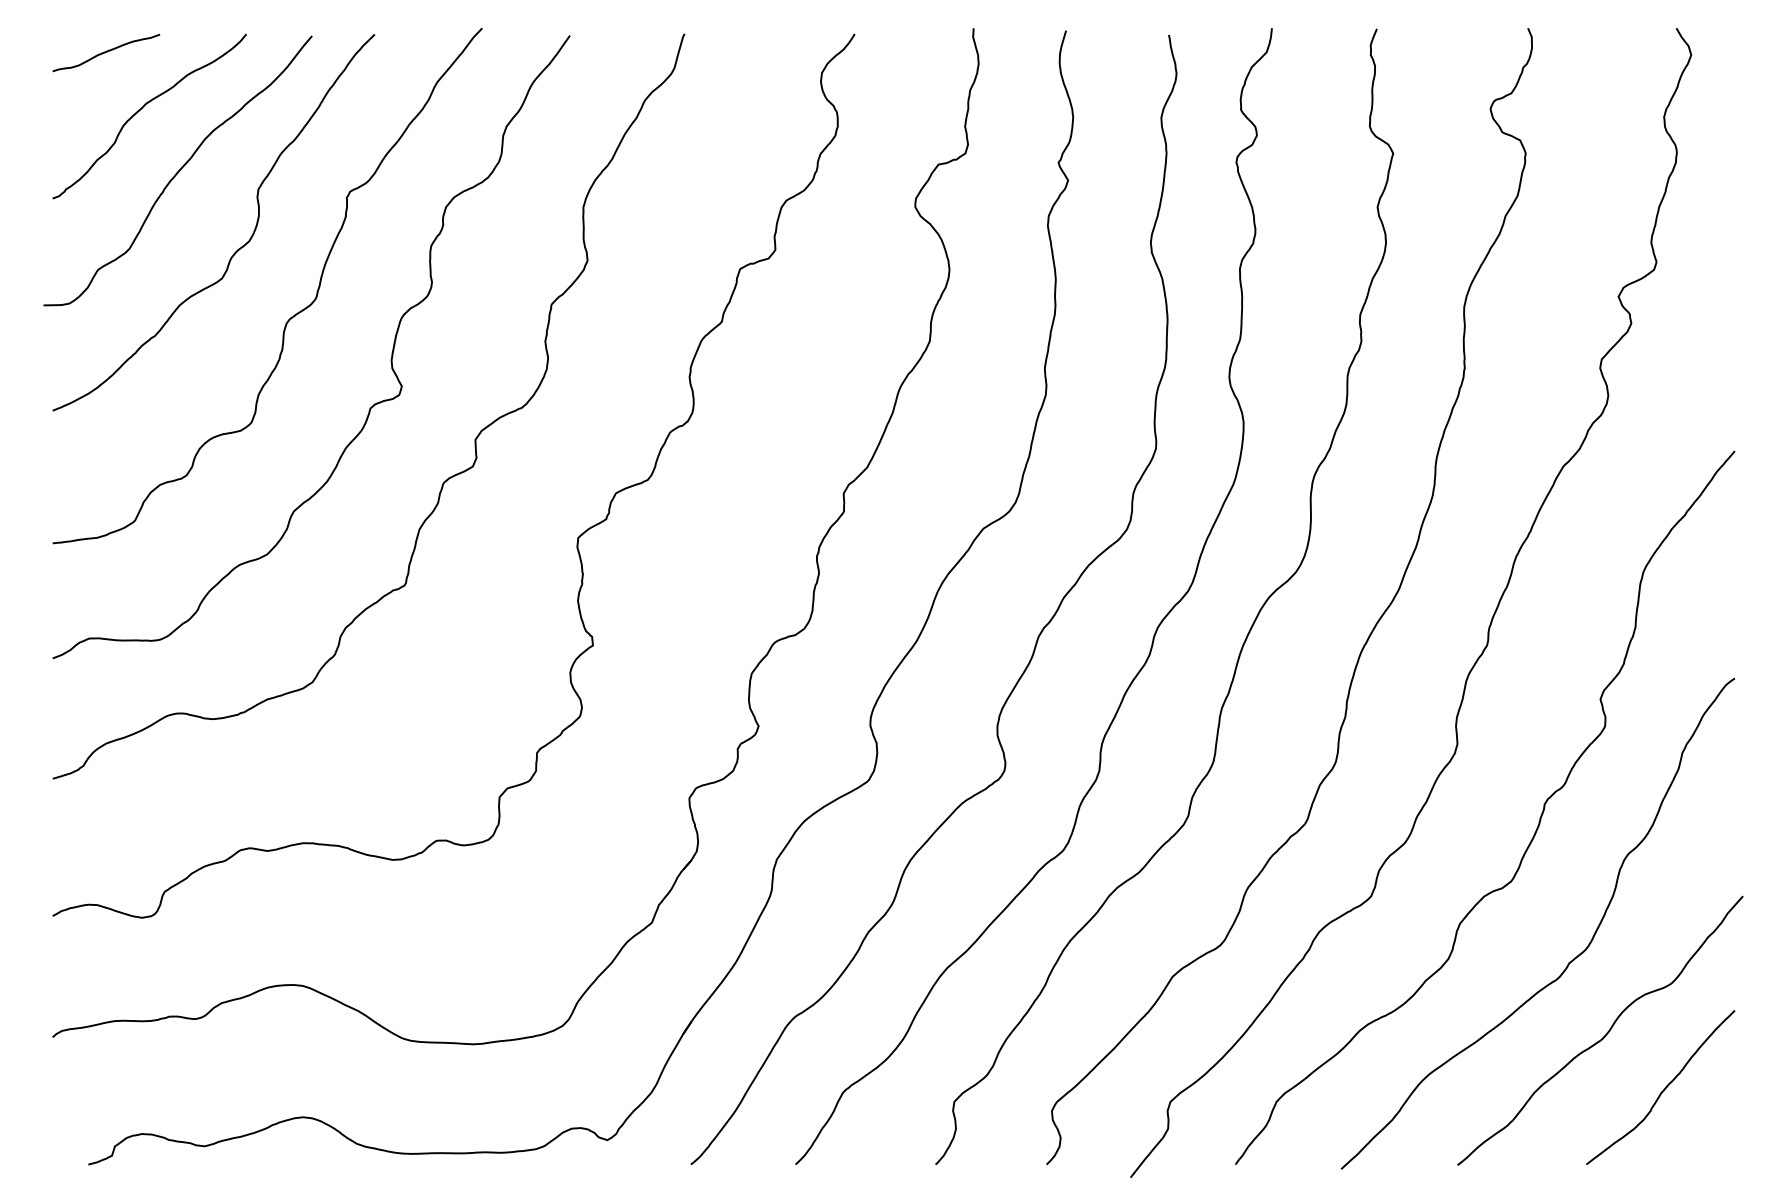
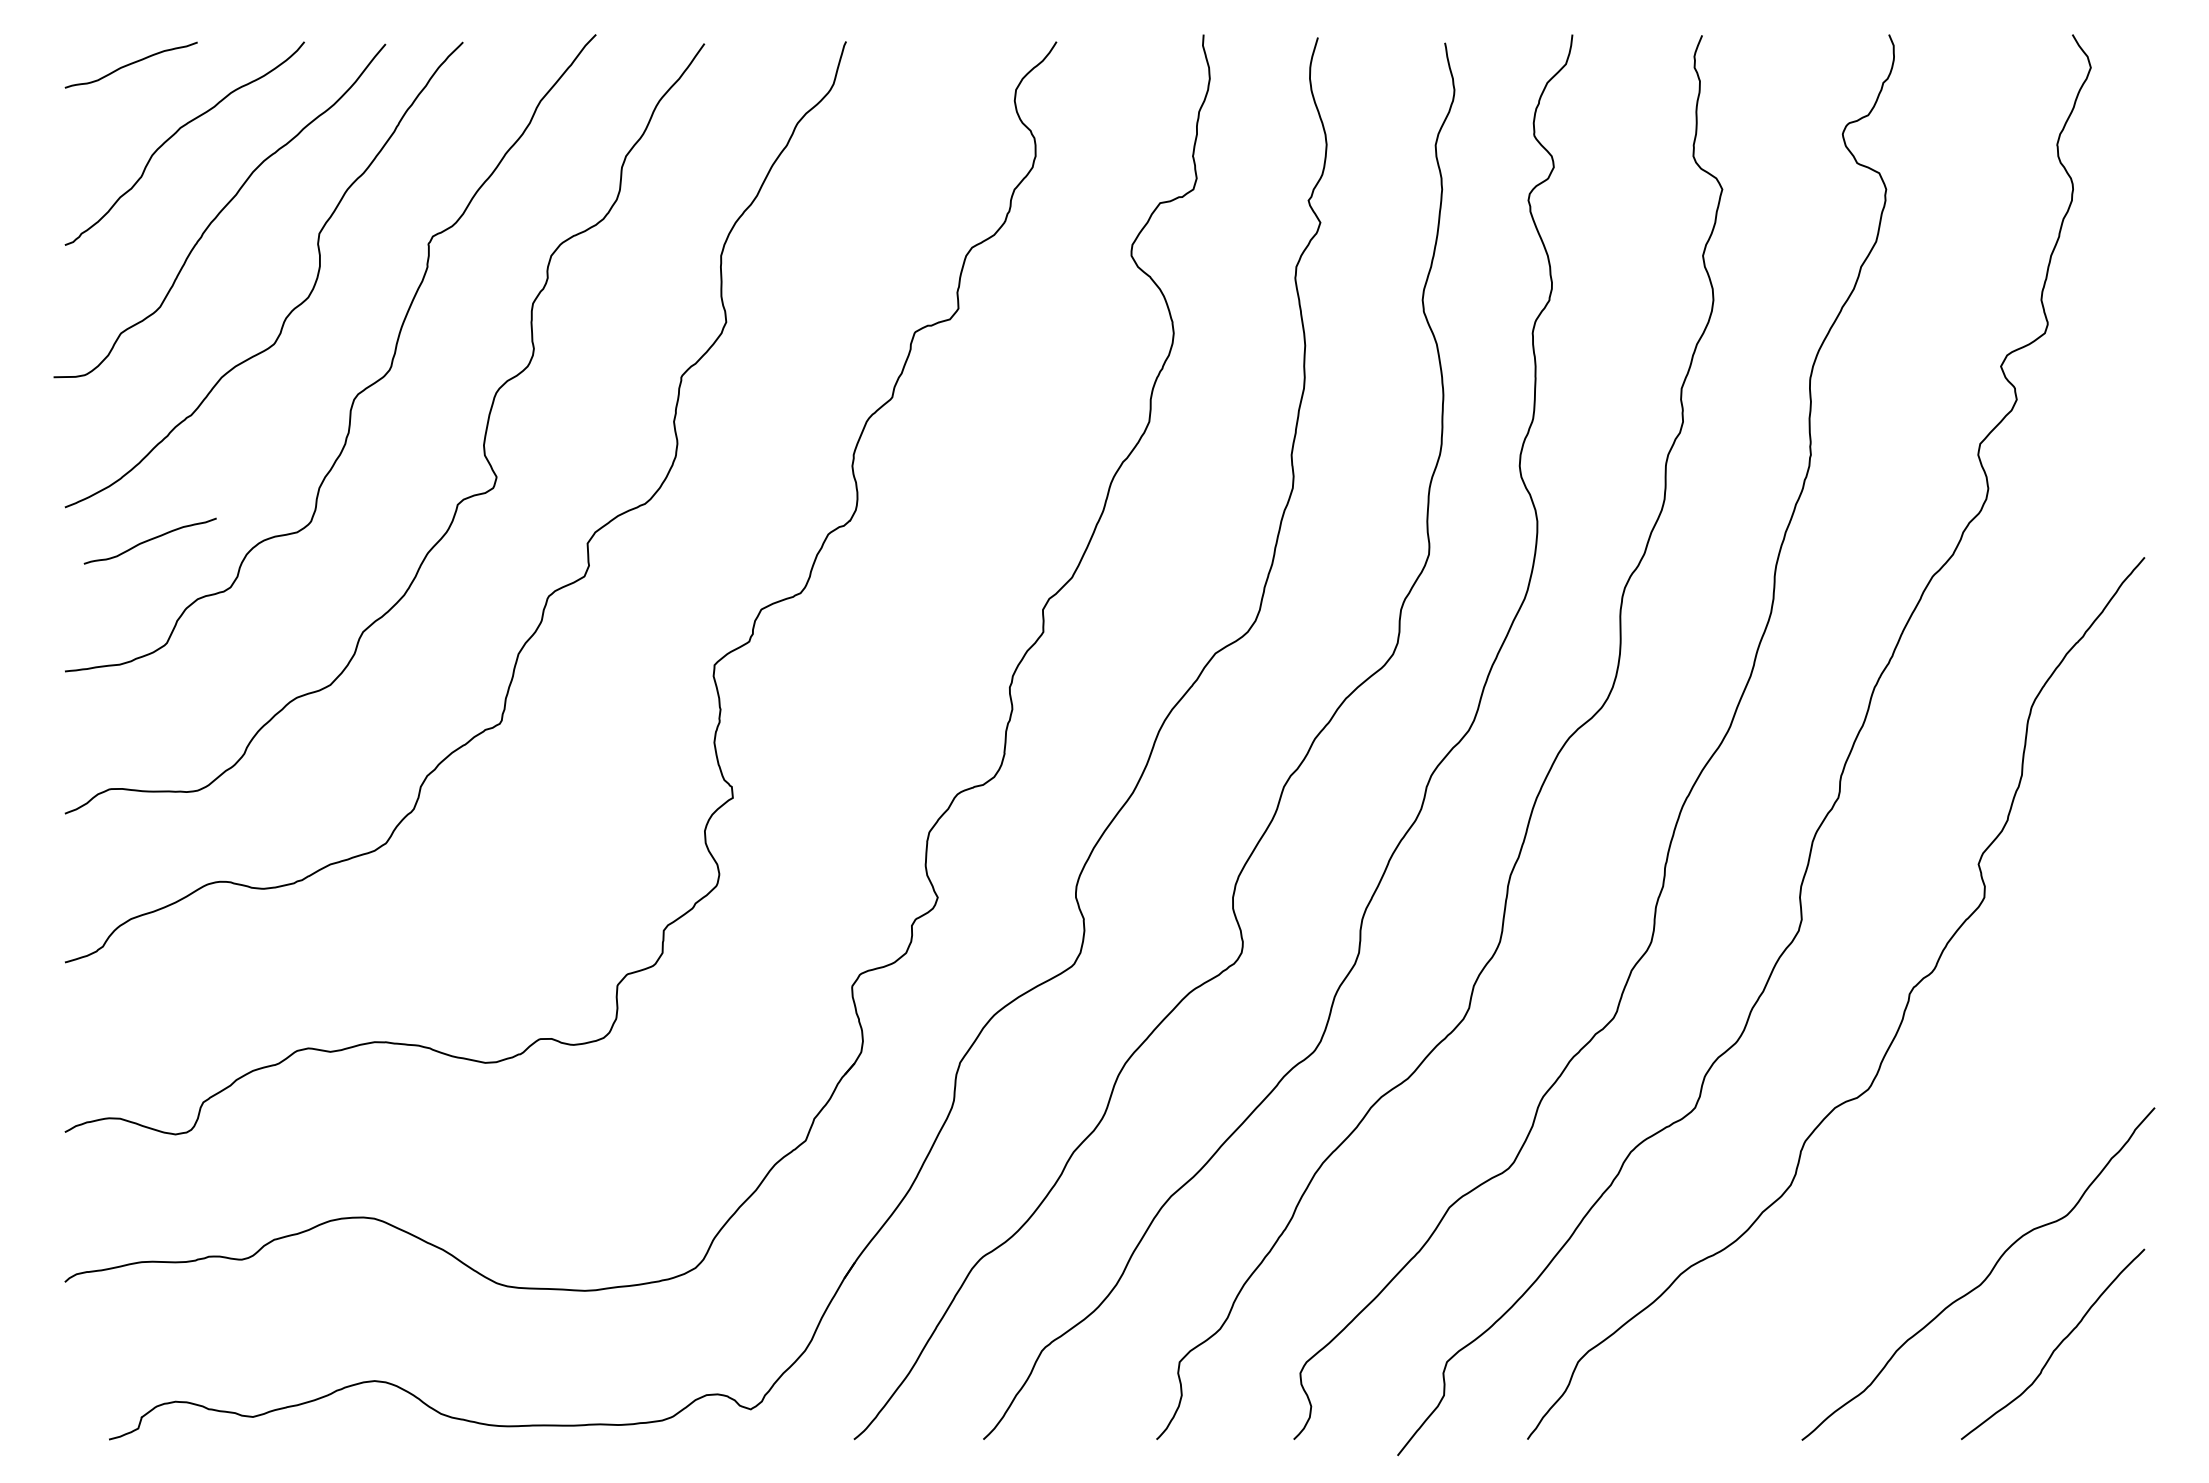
curve: (121, 437) -> (149, 540), added
curve: (1568, 962) -> (1939, 1189), removed

